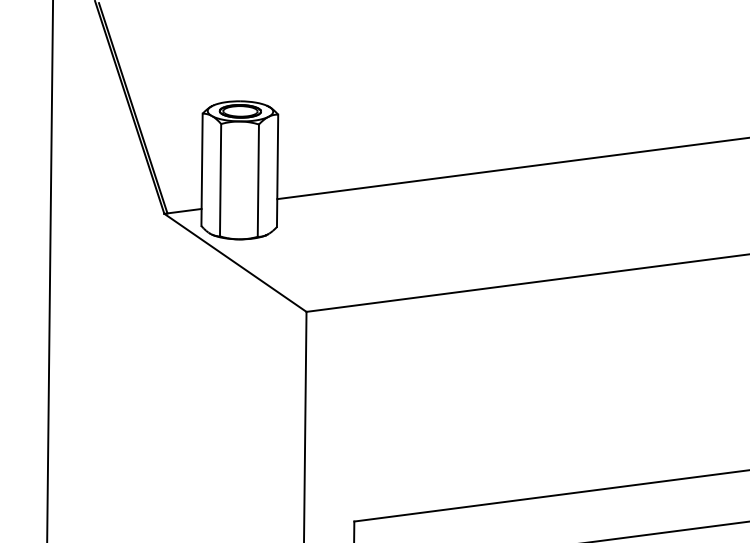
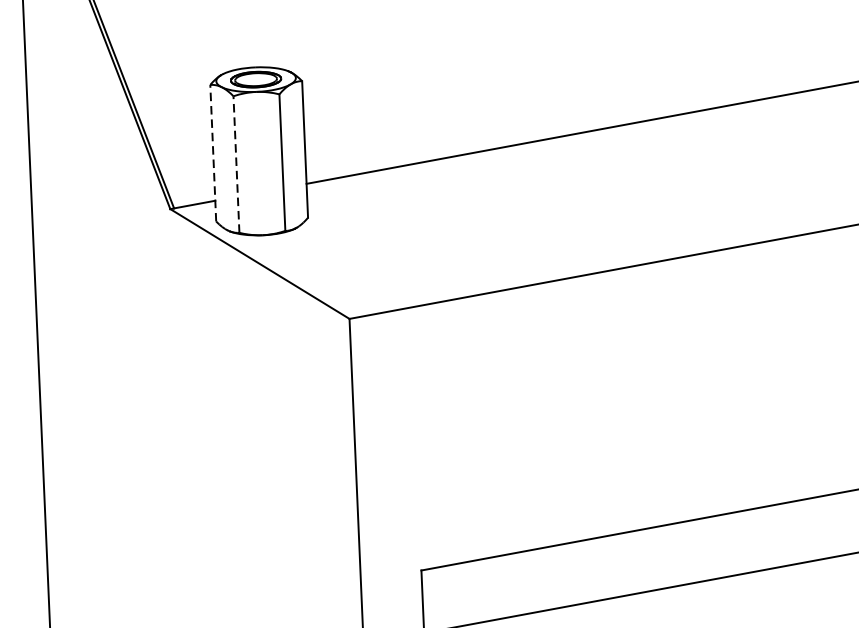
line: (202, 169) -> (213, 152), solid -> dashed
line: (220, 179) -> (236, 163), solid -> dashed

